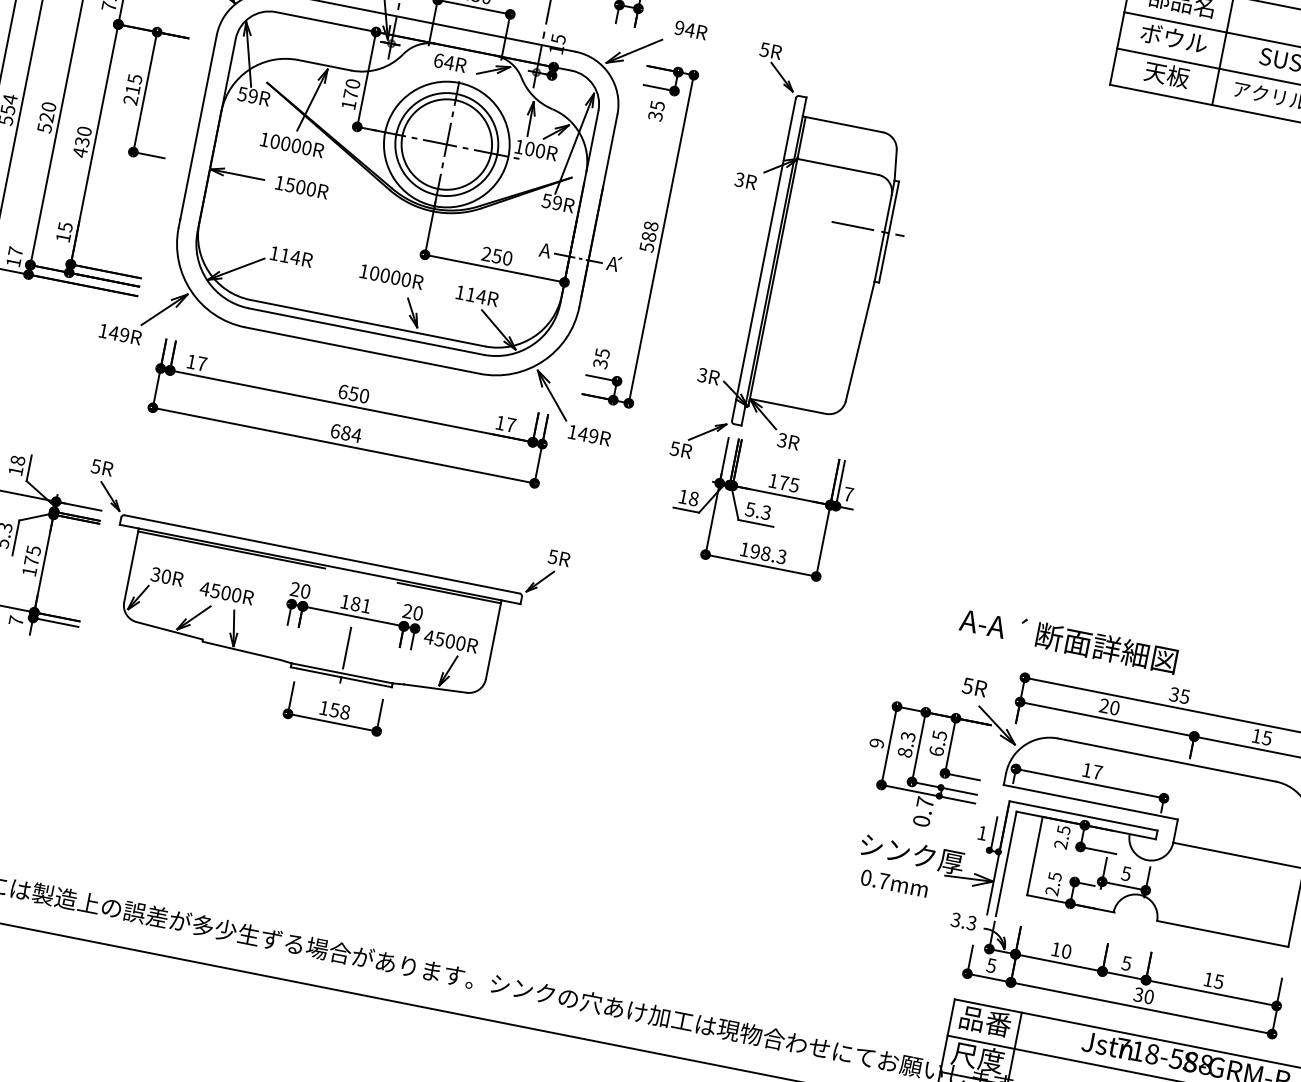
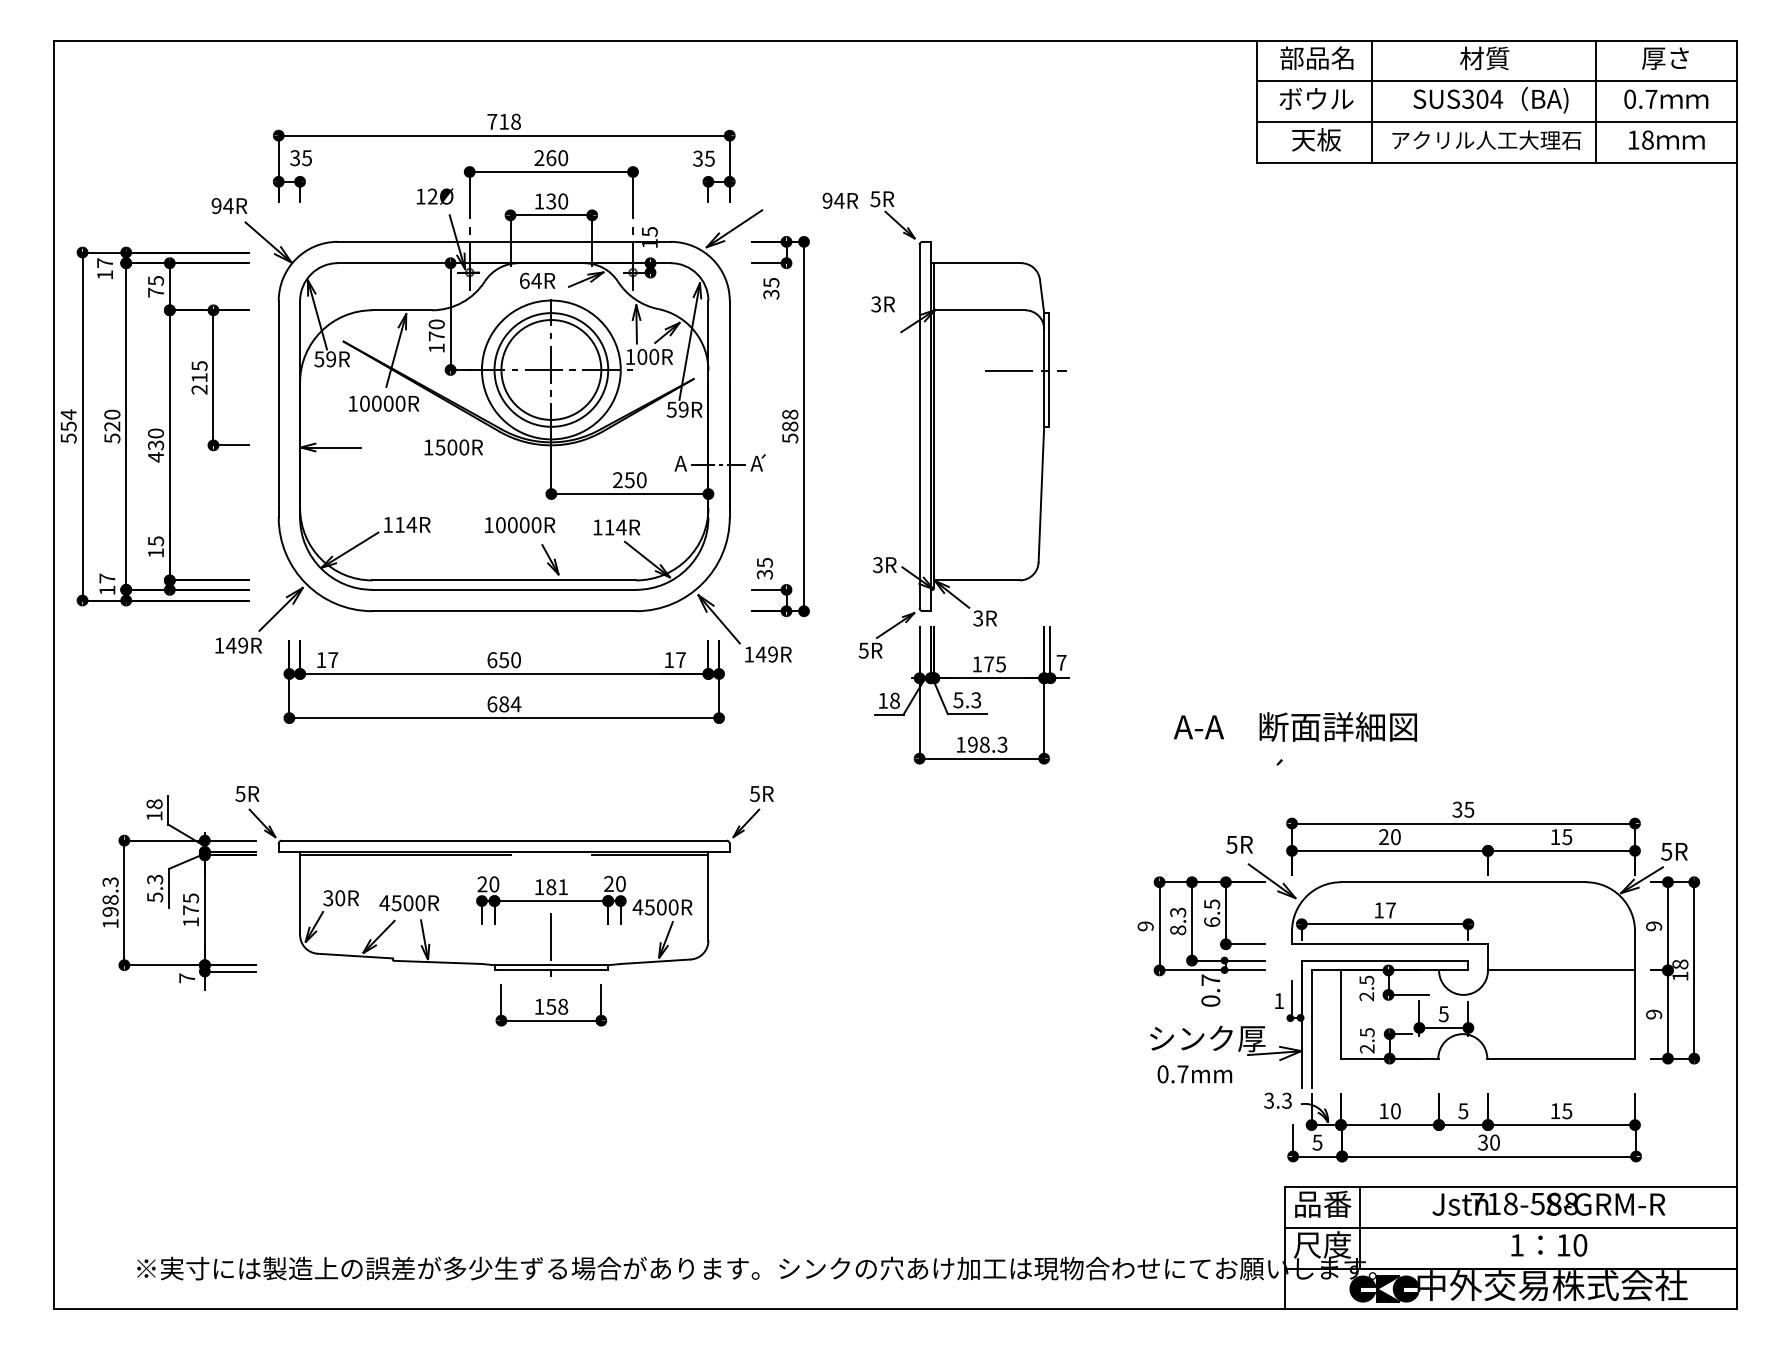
text: (691, 30) -> (840, 200), moved
text: (745, 181) -> (882, 304), moved
text: (301, 187) -> (453, 447), moved
text: (1068, 640) -> (1295, 726), moved

